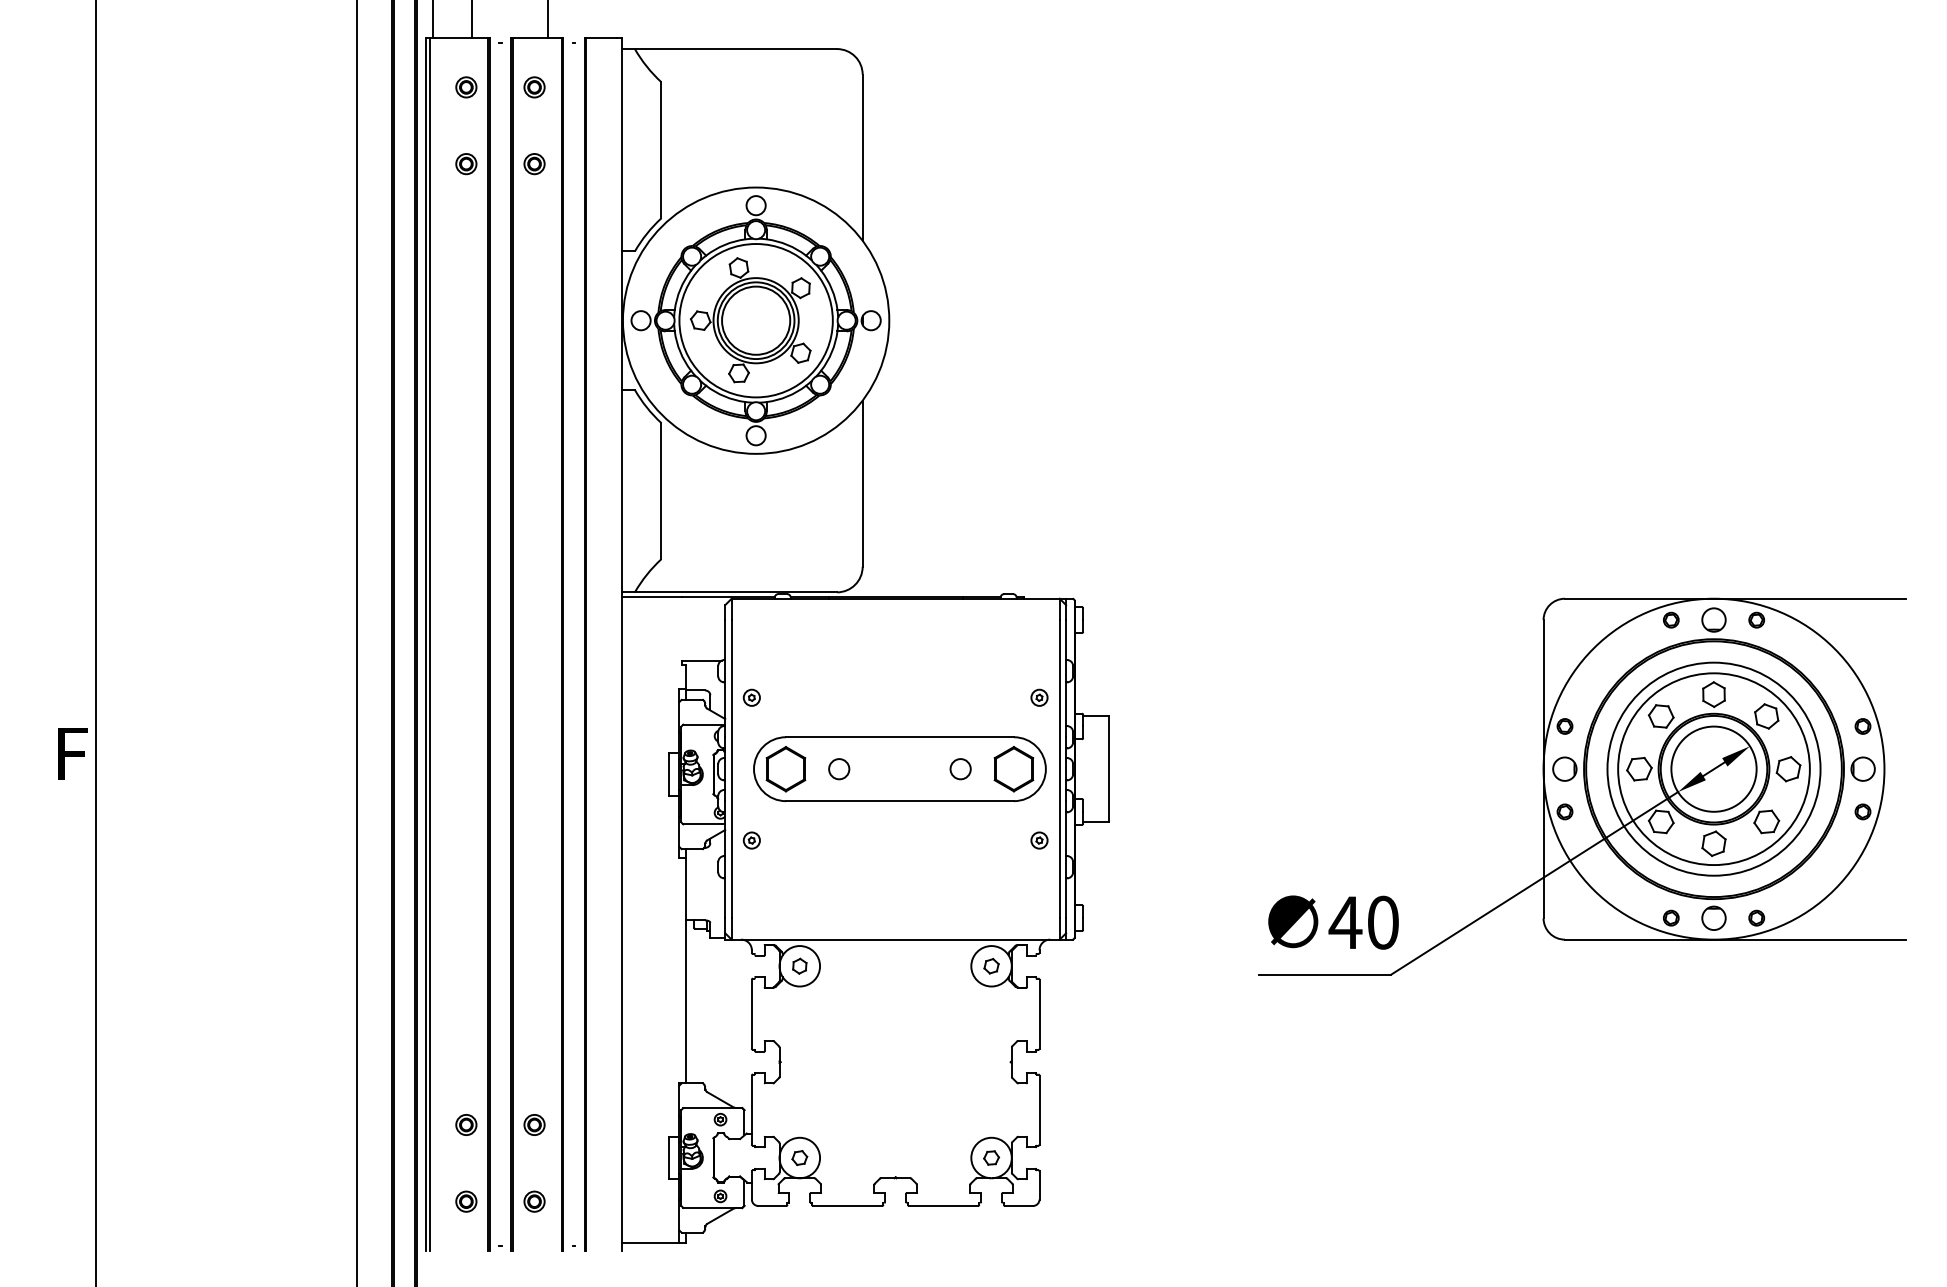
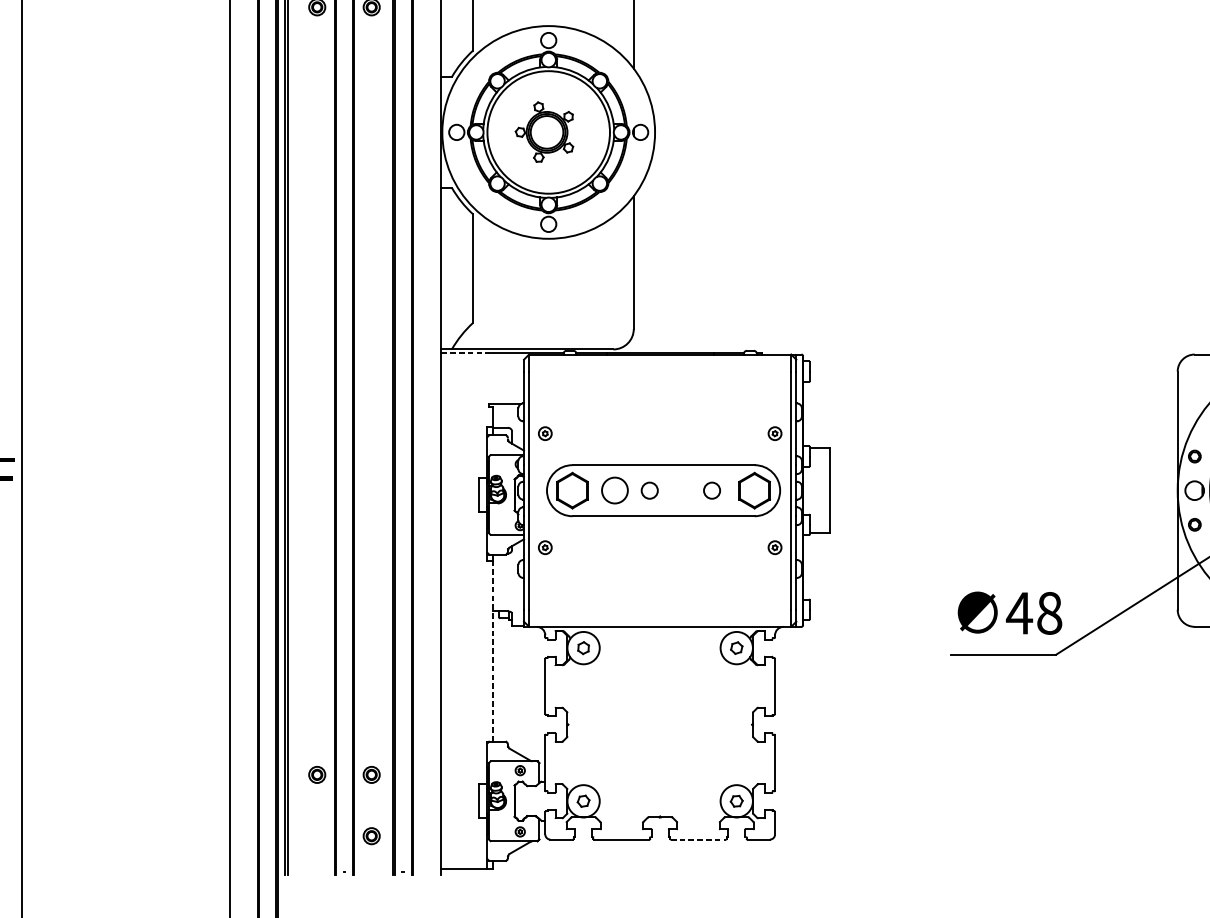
part: (750, 320) -> (544, 132), size x0.6
line: (651, 596) -> (465, 352), solid -> dashed
circle: (839, 769) -> (615, 490), size x1.6
circle: (882, 769) -> (649, 490), added
text: (1382, 922) -> (1049, 613), 40 -> 48
line: (685, 970) -> (492, 651), solid -> dashed
part: (466, 1201) -> (317, 836), removed
line: (943, 1205) -> (698, 839), solid -> dashed

